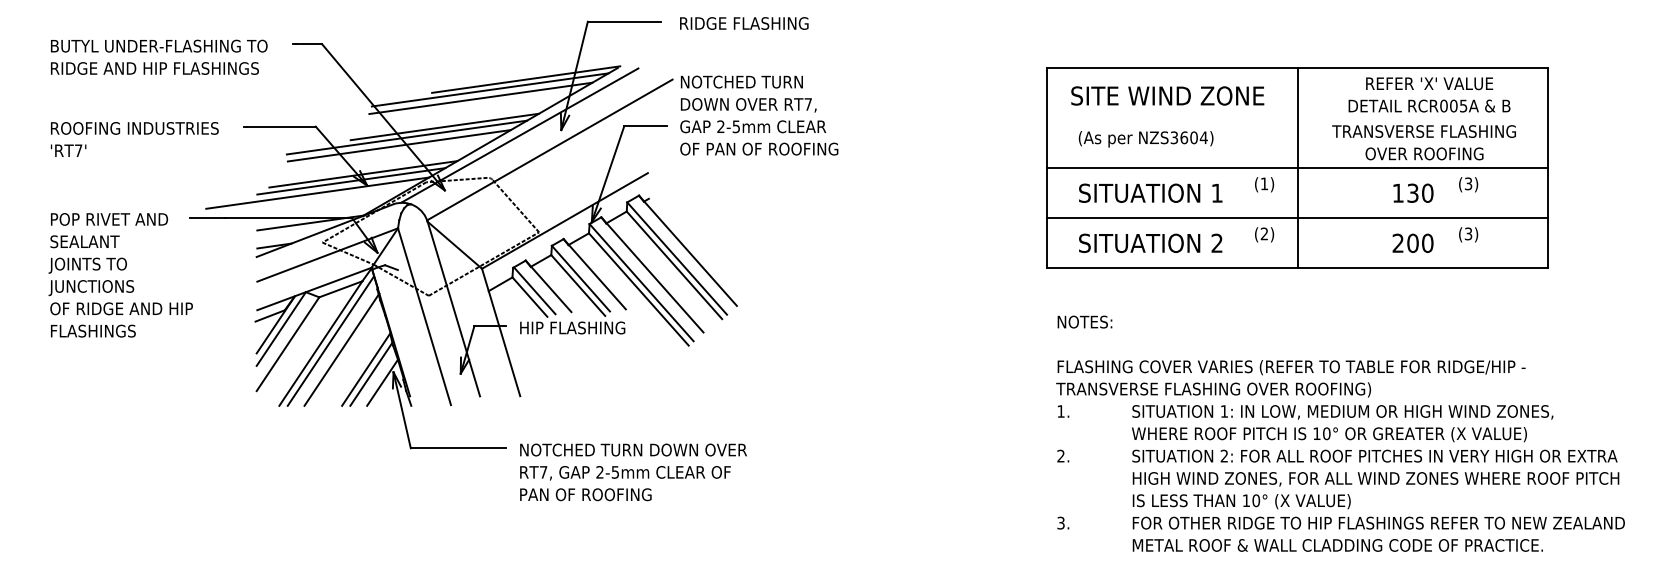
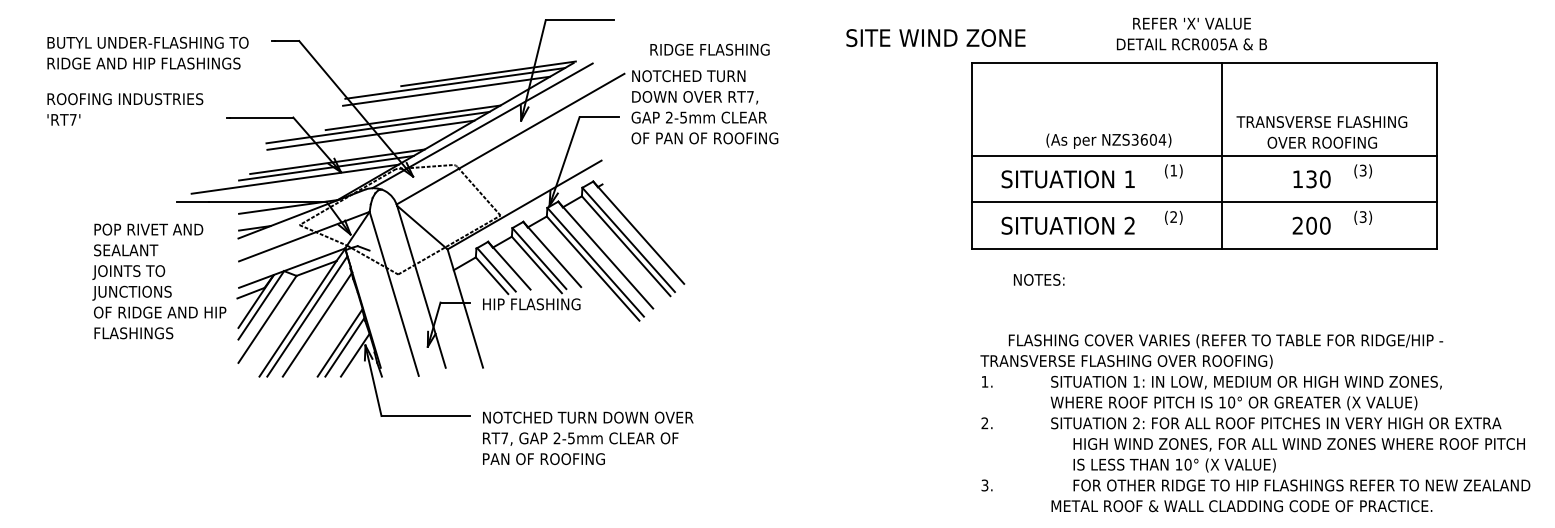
text: (743, 23) -> (709, 49), moved
text: (1429, 94) -> (1191, 33), moved
text: (1167, 95) -> (935, 37), moved
text: (1145, 138) -> (1108, 140), moved
text: (134, 139) -> (125, 109), moved
line: (1297, 167) -> (1221, 155), moved
text: (120, 275) -> (159, 281), moved
text: (1084, 321) -> (1038, 279), moved
text: (1291, 368) -> (1225, 341), moved
text: (1378, 500) -> (1301, 464), moved

